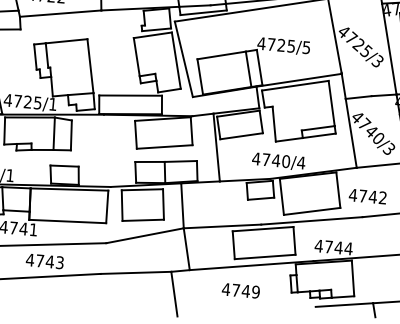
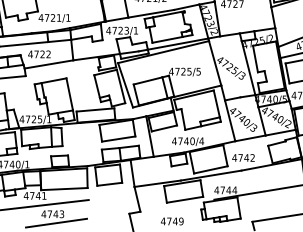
line: (144, 235) -> (111, 193), removed
line: (251, 265) -> (177, 205), removed
line: (136, 271) -> (108, 215), removed
line: (344, 305) -> (235, 224), removed

